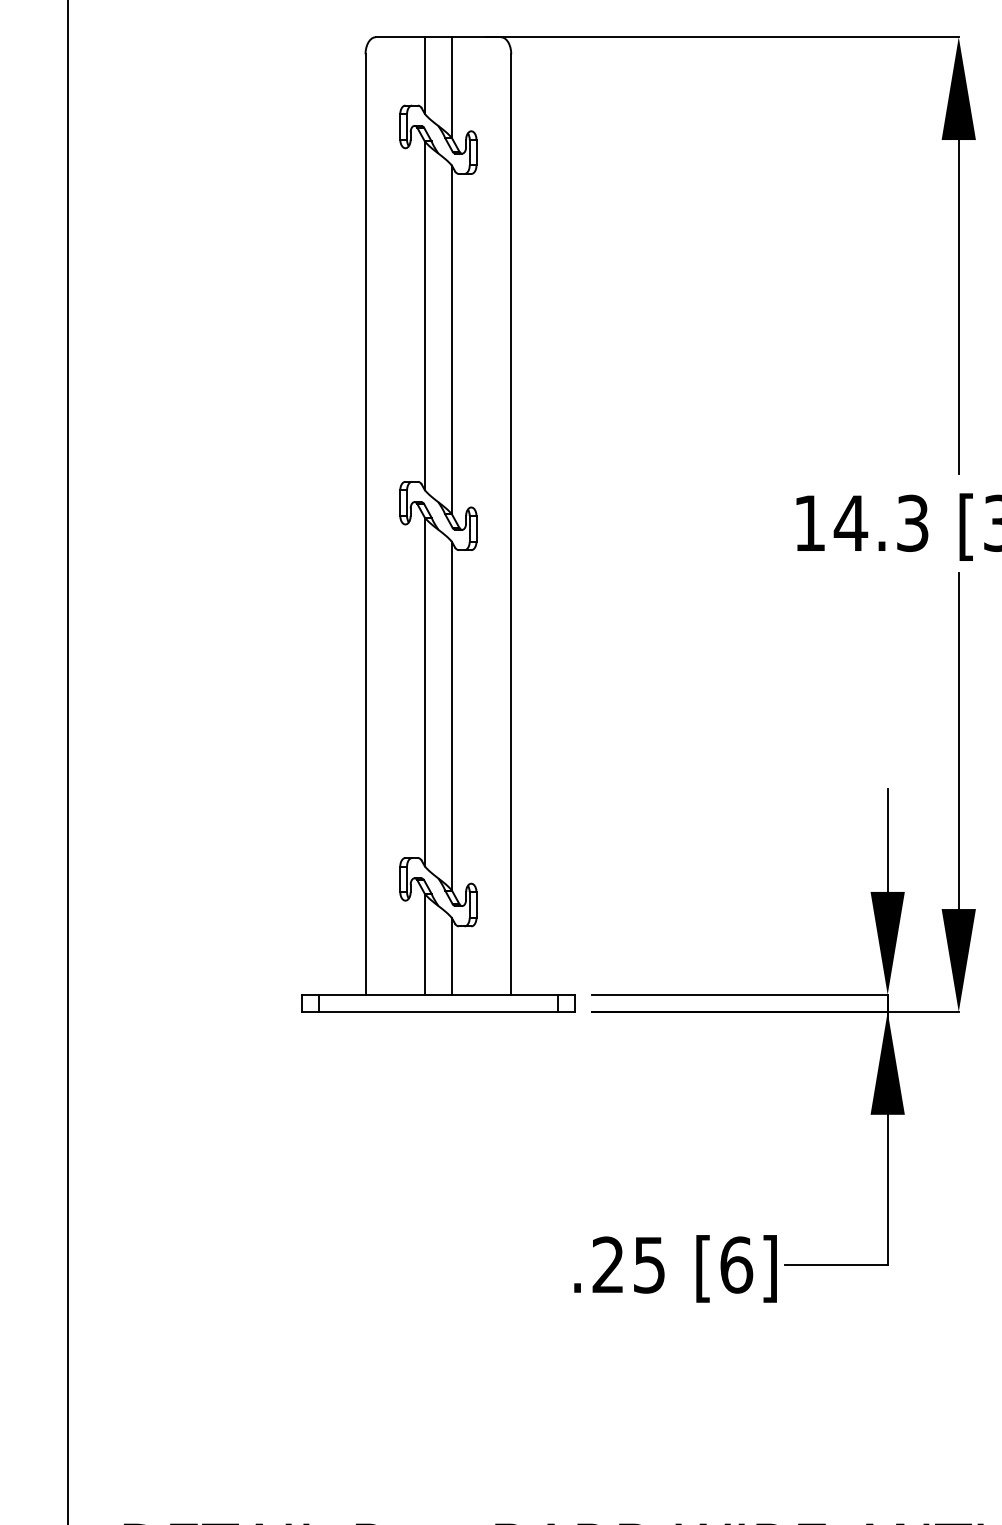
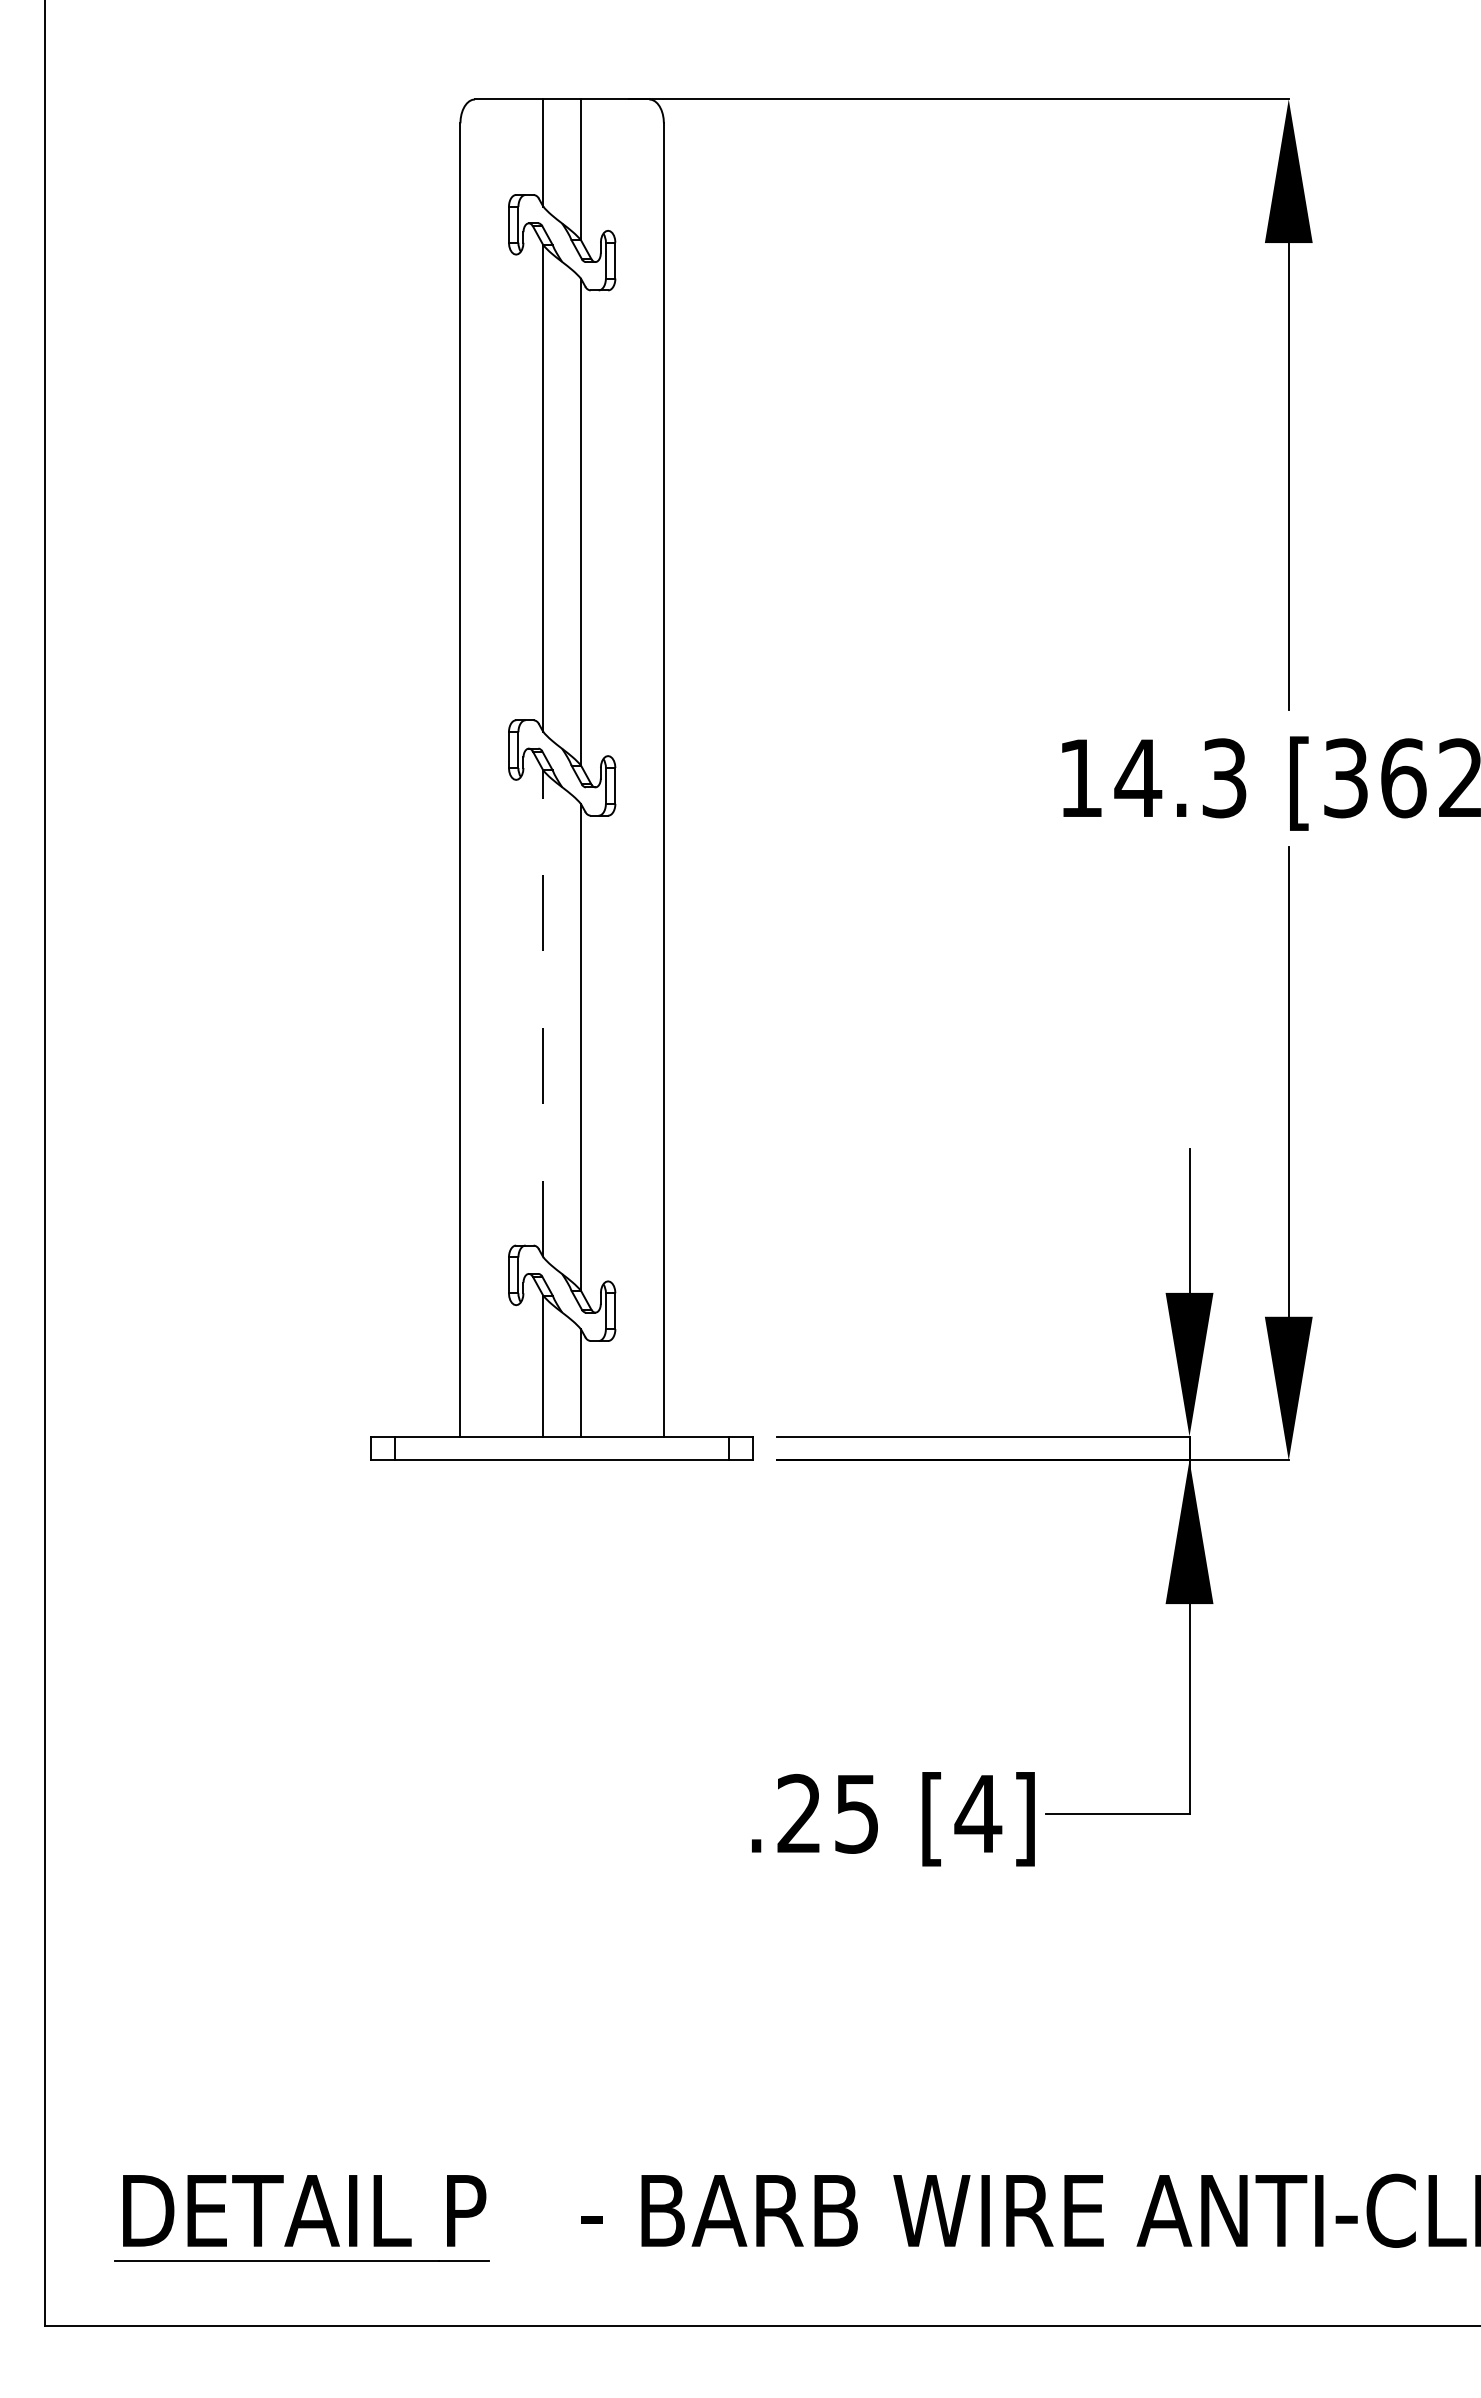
line: (425, 691) -> (543, 1013), solid -> dashed
text: (736, 1264) -> (978, 1813), [6] -> [4]

